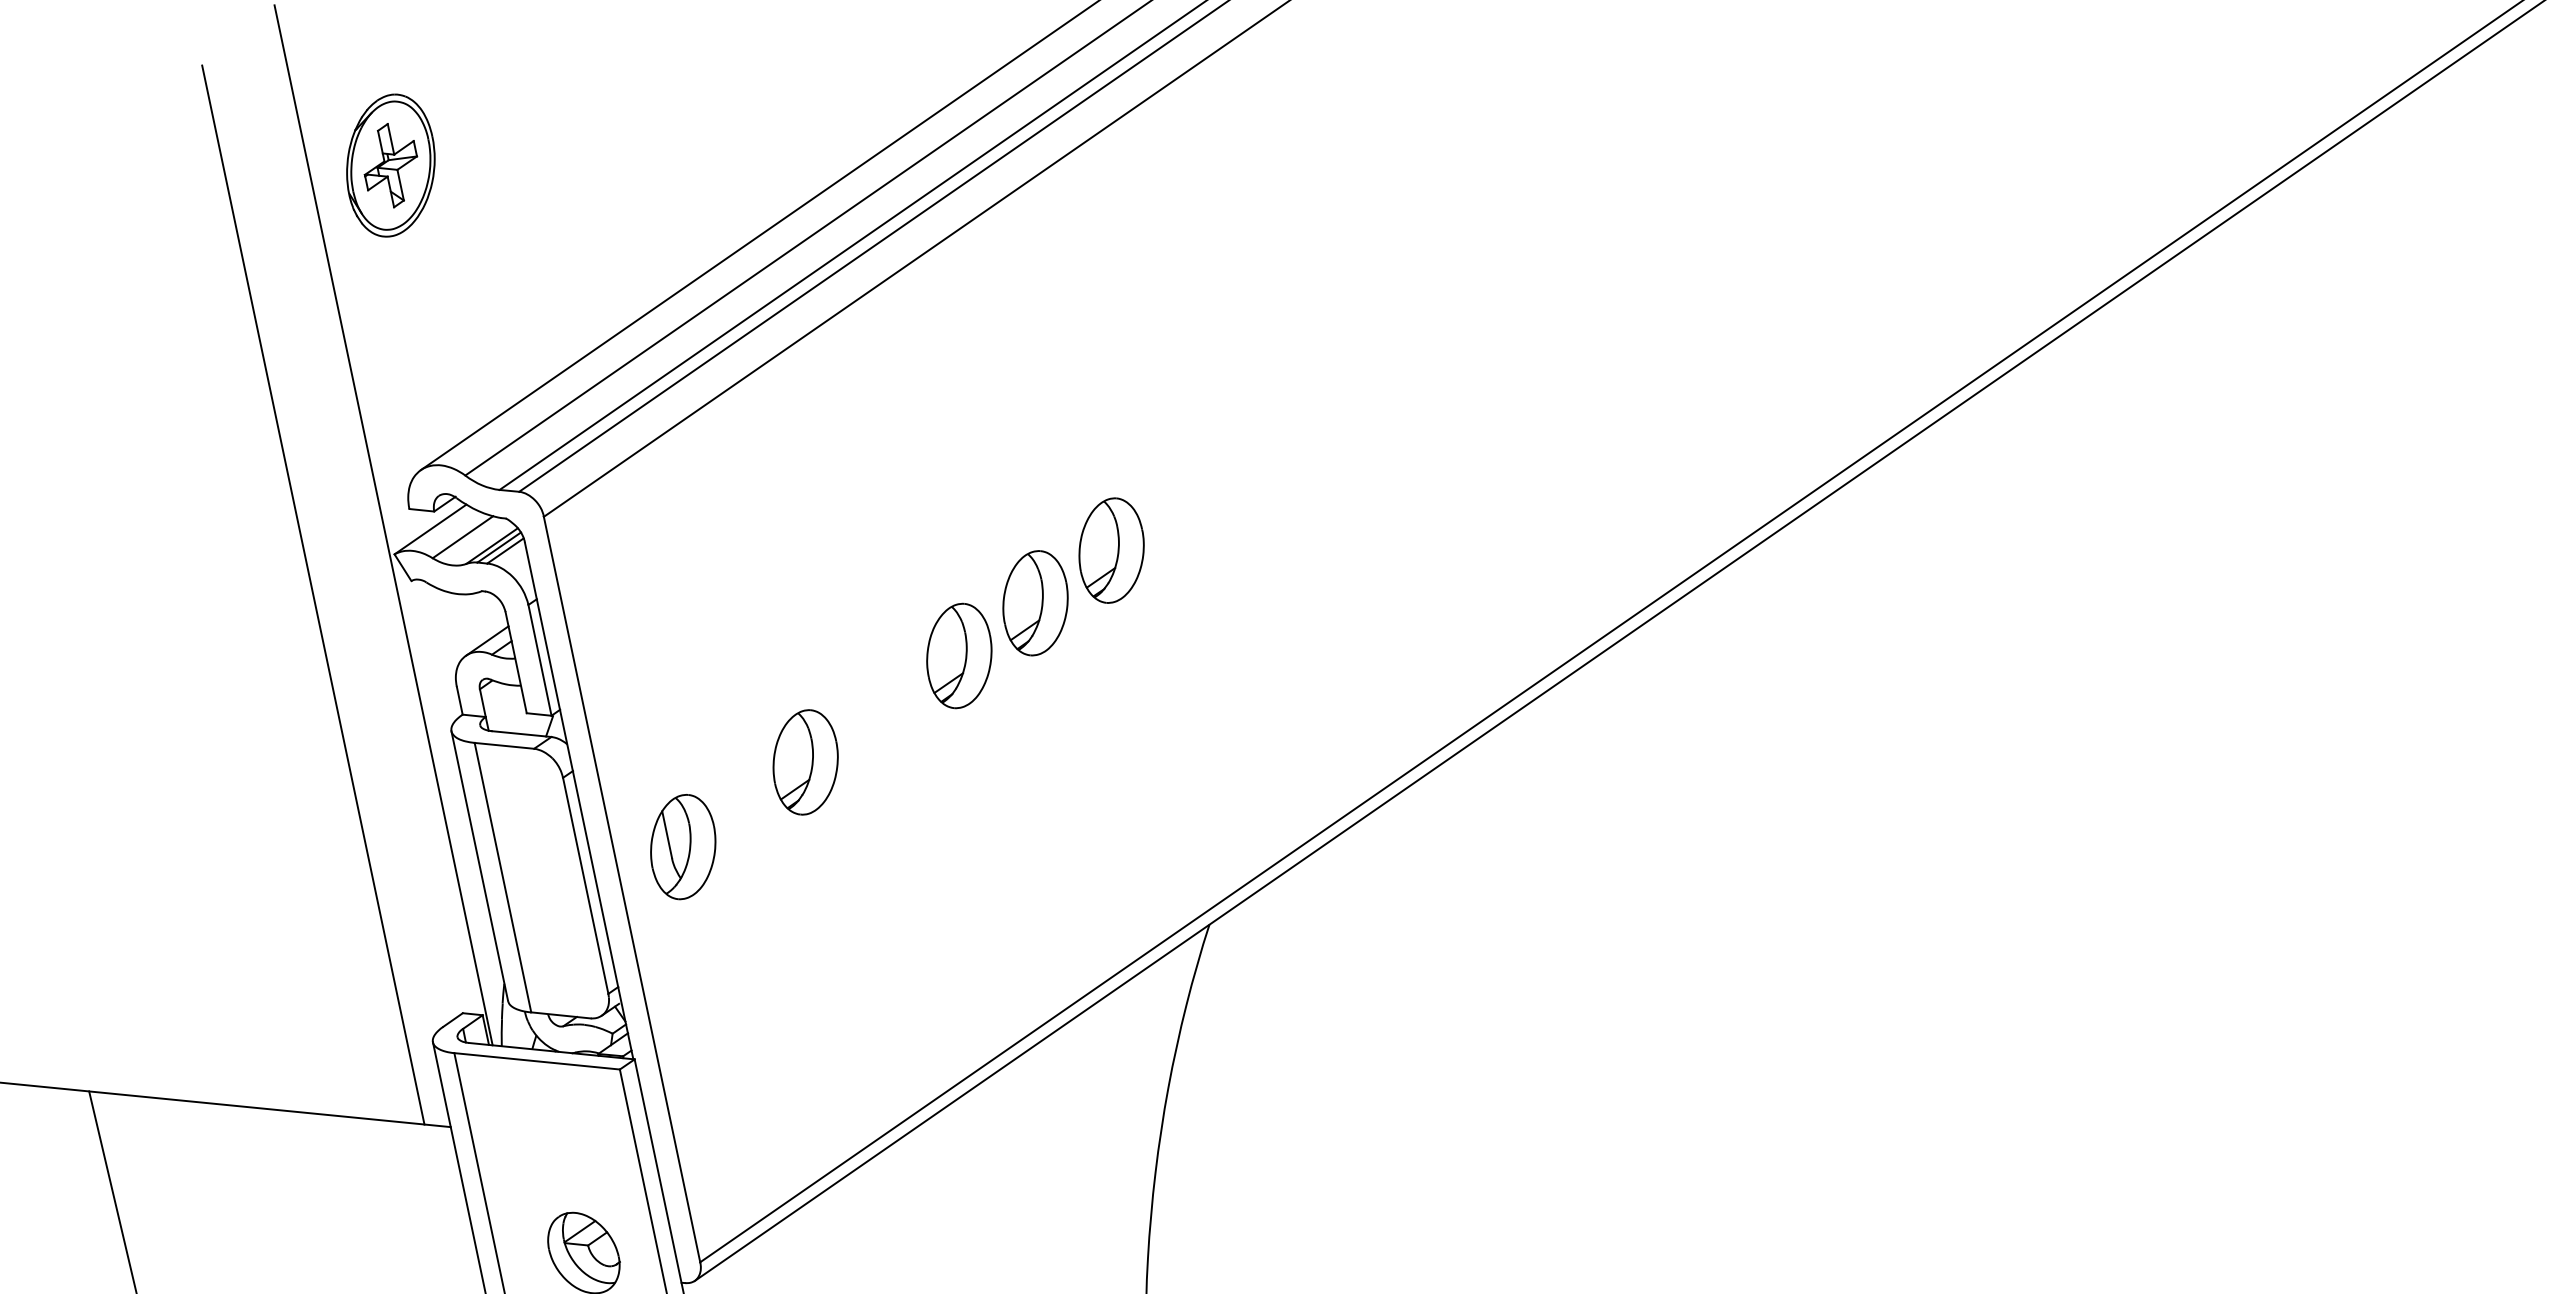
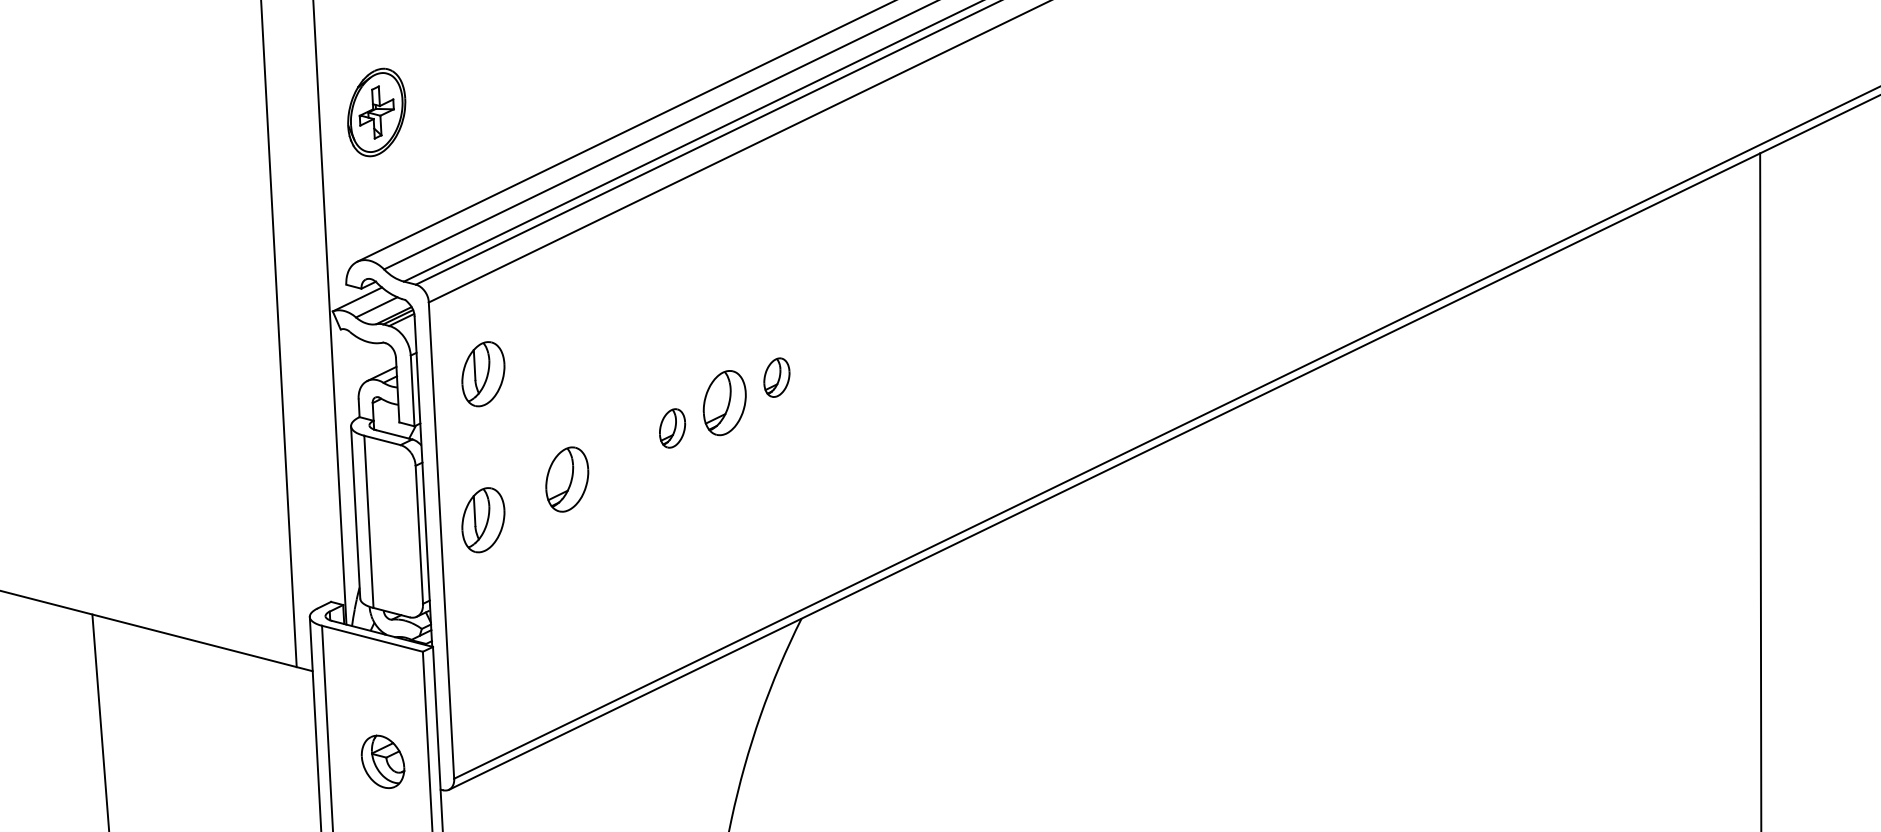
part: (390, 165) -> (376, 112), moved
part: (1110, 550) -> (776, 377), size x0.6
part: (647, 617) -> (483, 374), added
part: (959, 656) -> (672, 428), size x0.6

